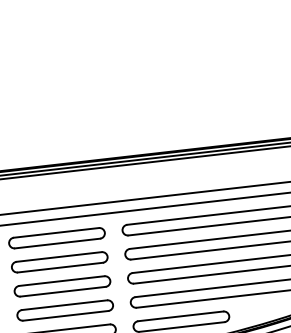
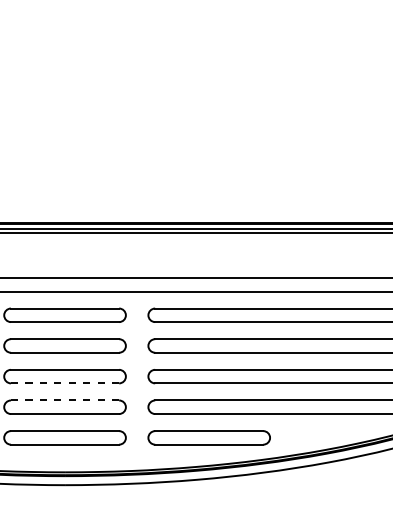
line: (62, 291) -> (64, 383), solid -> dashed
line: (64, 305) -> (65, 400), solid -> dashed

